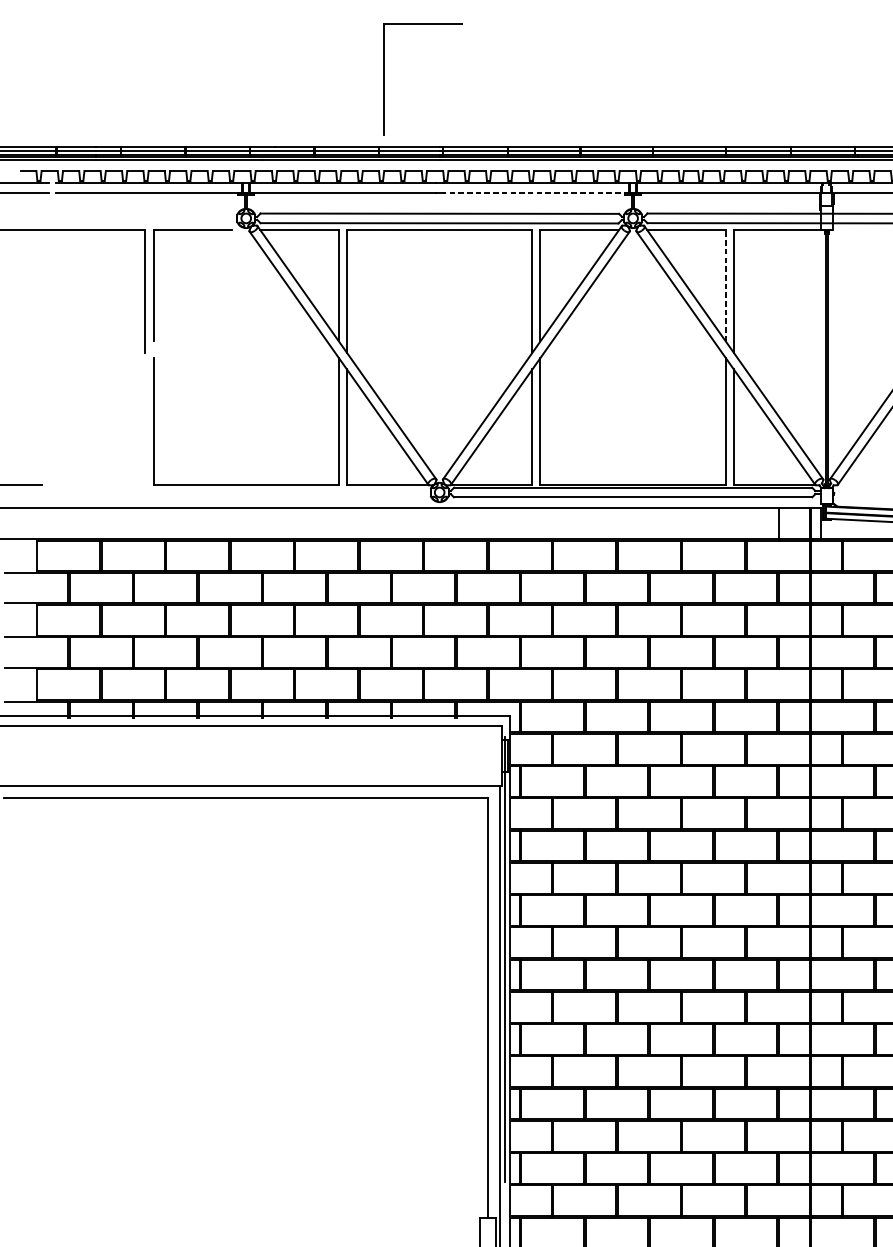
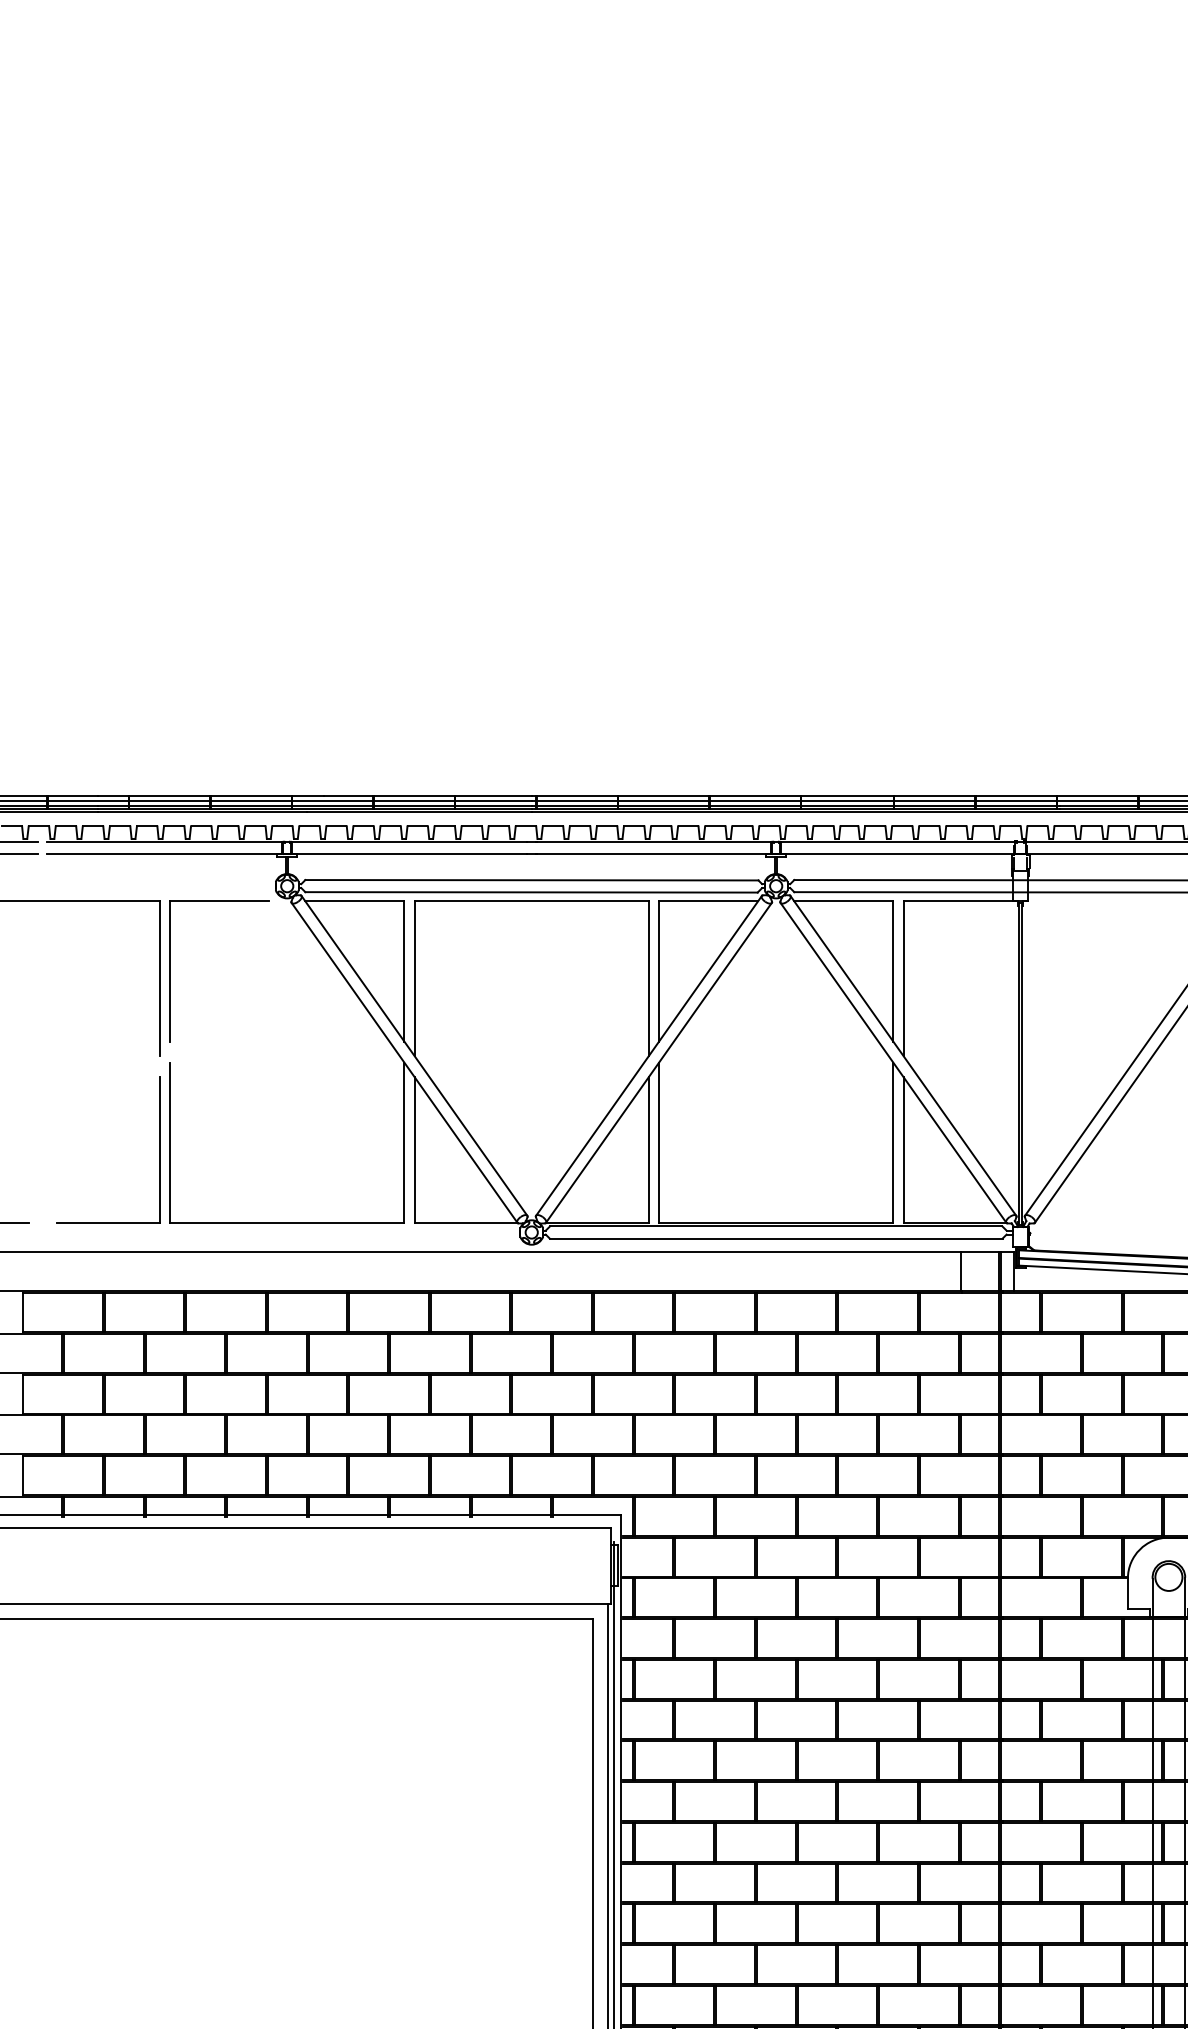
part: (384, 79) -> (461, 710), removed
line: (536, 193) -> (653, 854), dashed -> solid
line: (725, 285) -> (893, 970), dashed -> solid
part: (145, 426) -> (159, 1149), added

